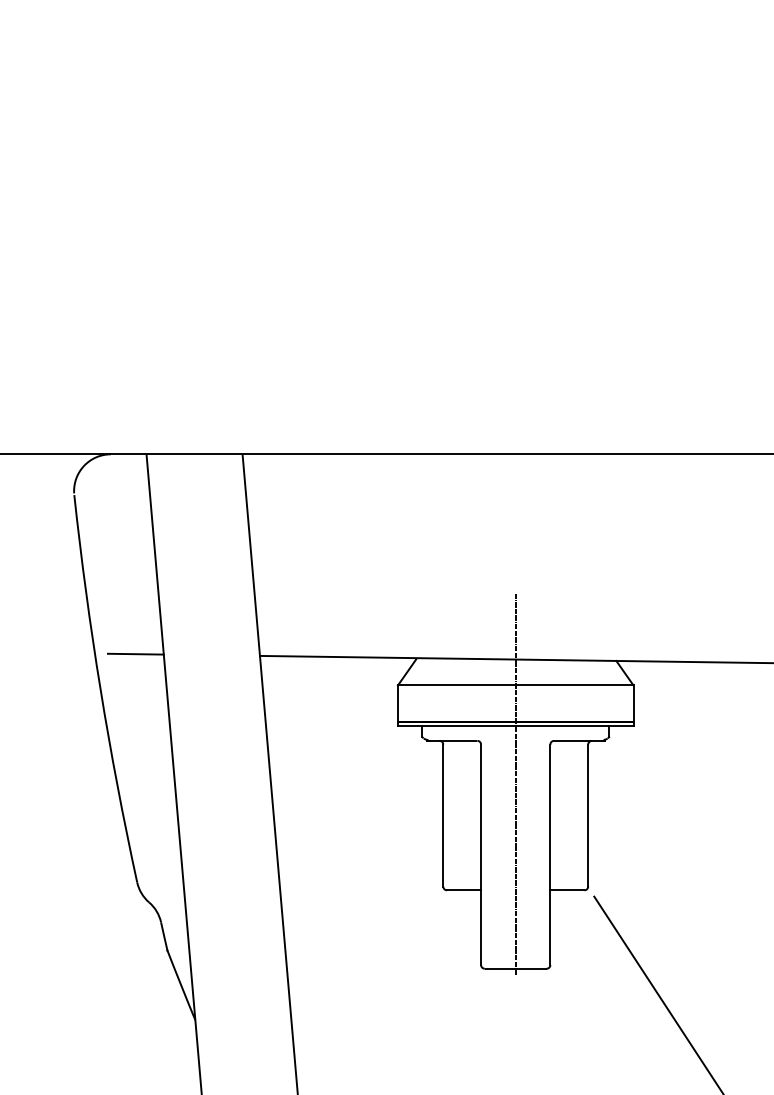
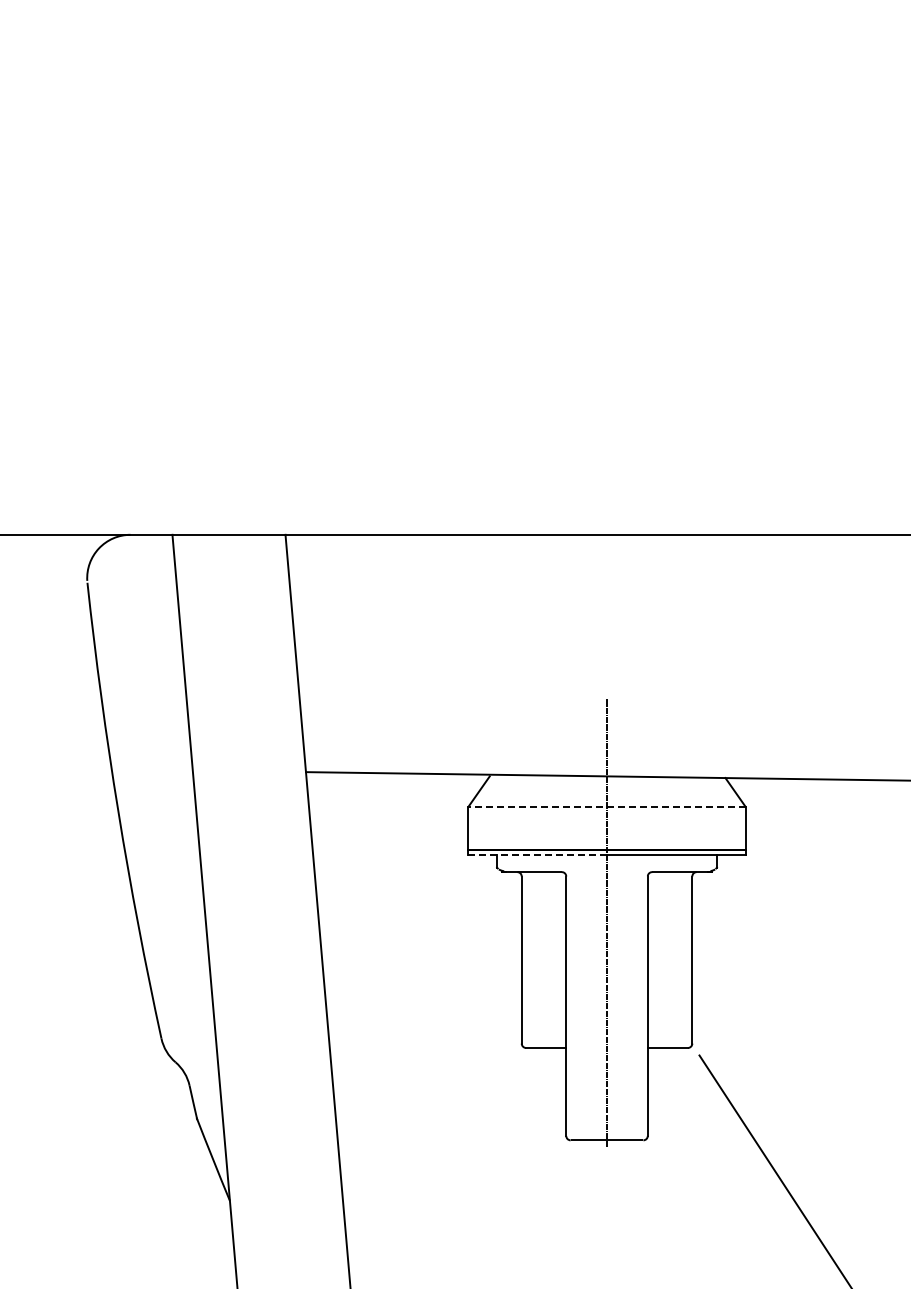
line: (135, 653) -> (159, 769), removed
line: (516, 685) -> (607, 806), solid -> dashed
line: (456, 725) -> (537, 854), solid -> dashed

